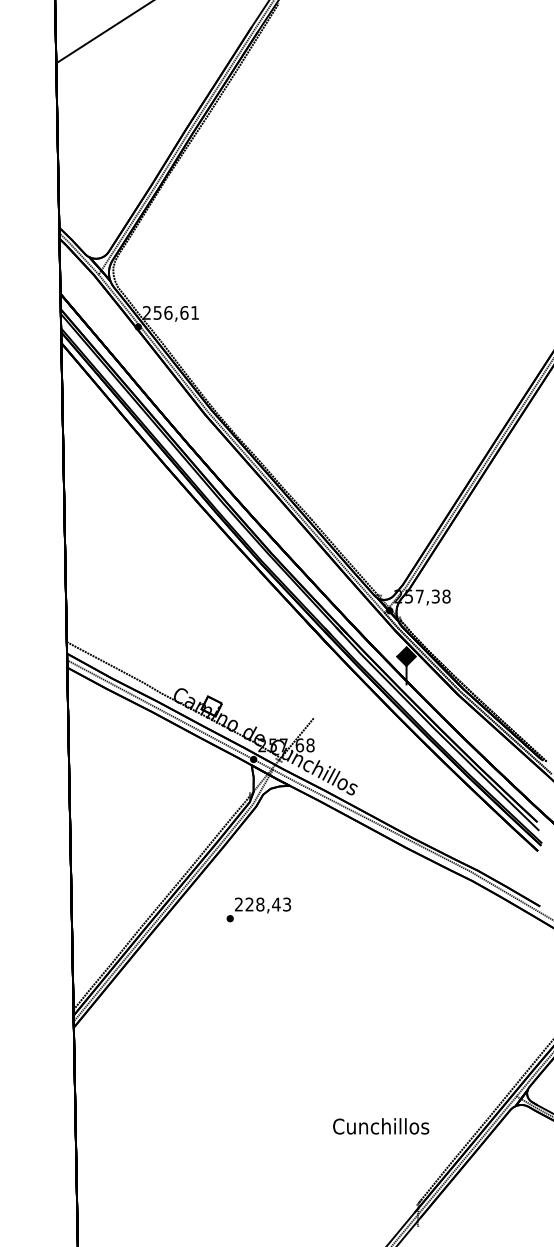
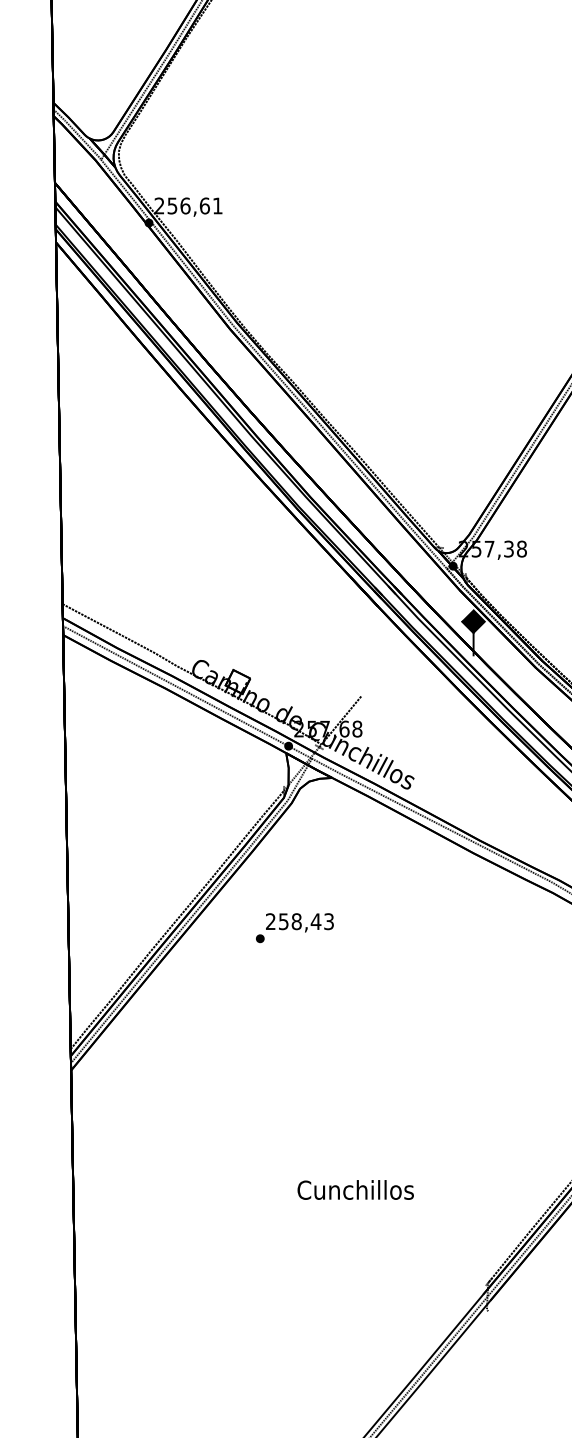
text: (249, 904) -> (283, 921), 228,43 -> 258,43
text: (381, 1126) -> (356, 1190), moved

